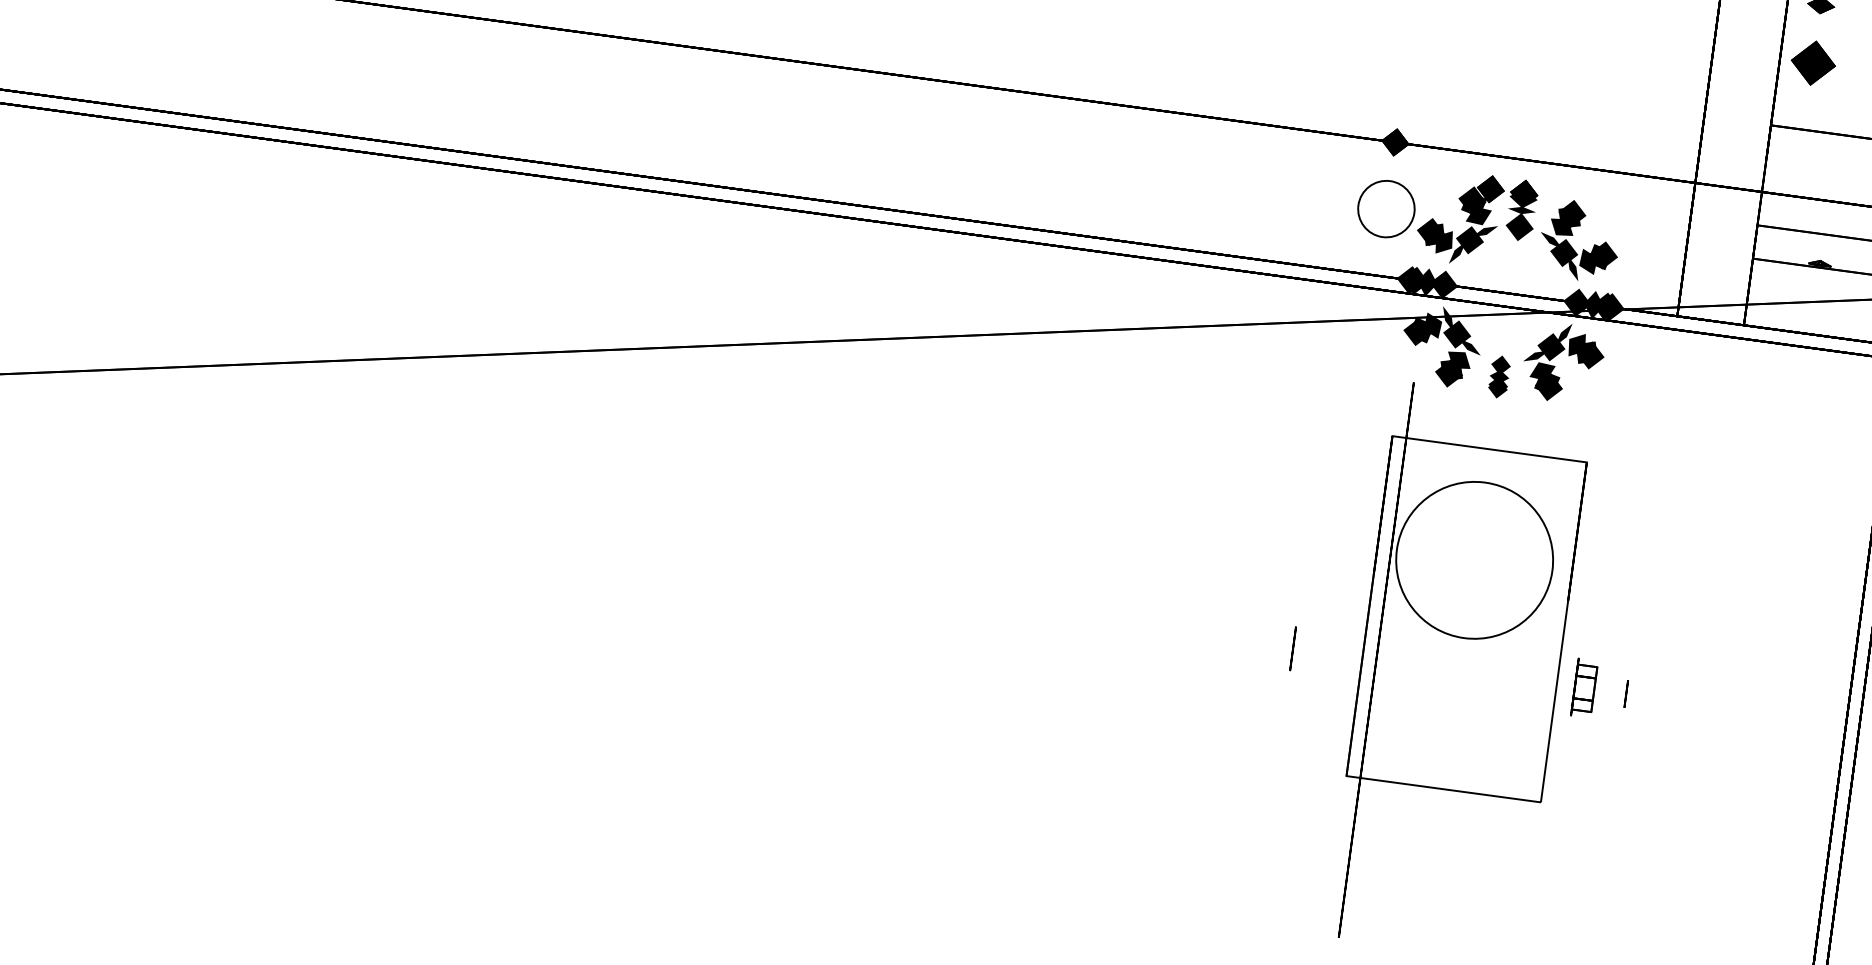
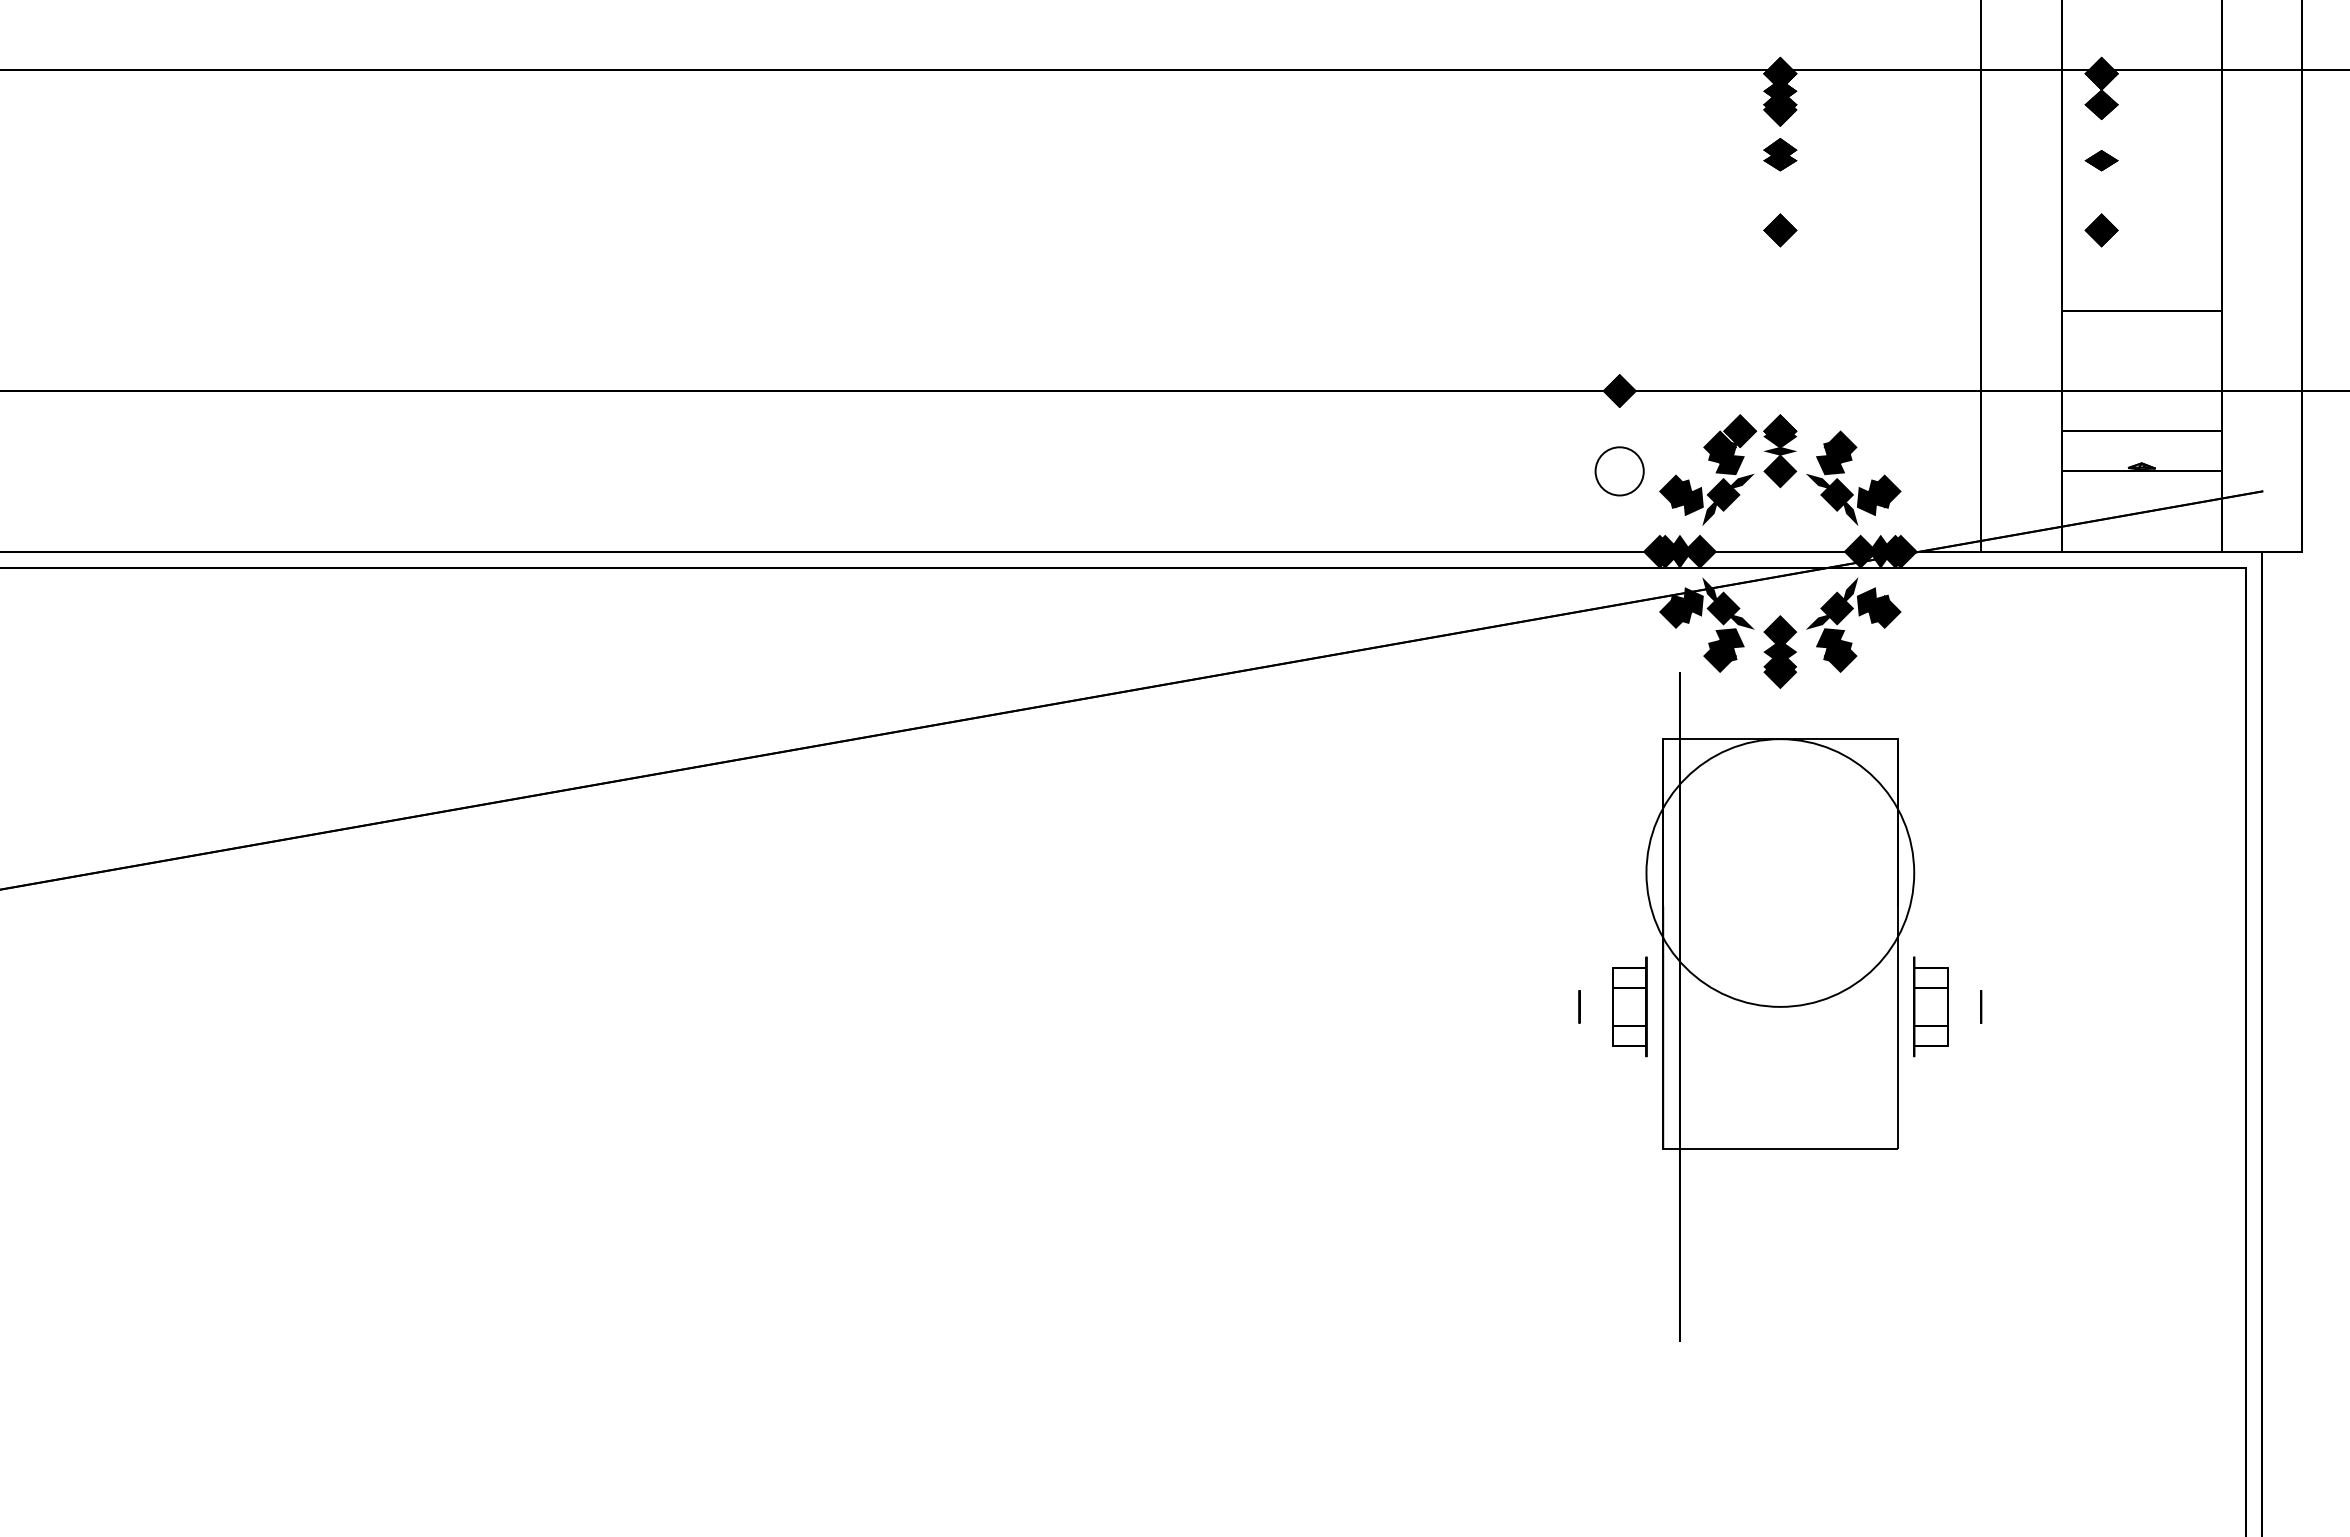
part: (1546, 27) -> (1780, 230), added
part: (1813, 63) -> (2101, 230), size x0.62
circle: (1386, 209) -> (1619, 471), size x0.71
part: (1499, 376) -> (1780, 651), size x1.43
circle: (1474, 559) -> (1780, 872), size x1.43
circle: (1293, 648) -> (1579, 1006), size x0.62
part: (1334, 654) -> (1629, 1006), added
part: (1584, 687) -> (1930, 1006), size x1.43

